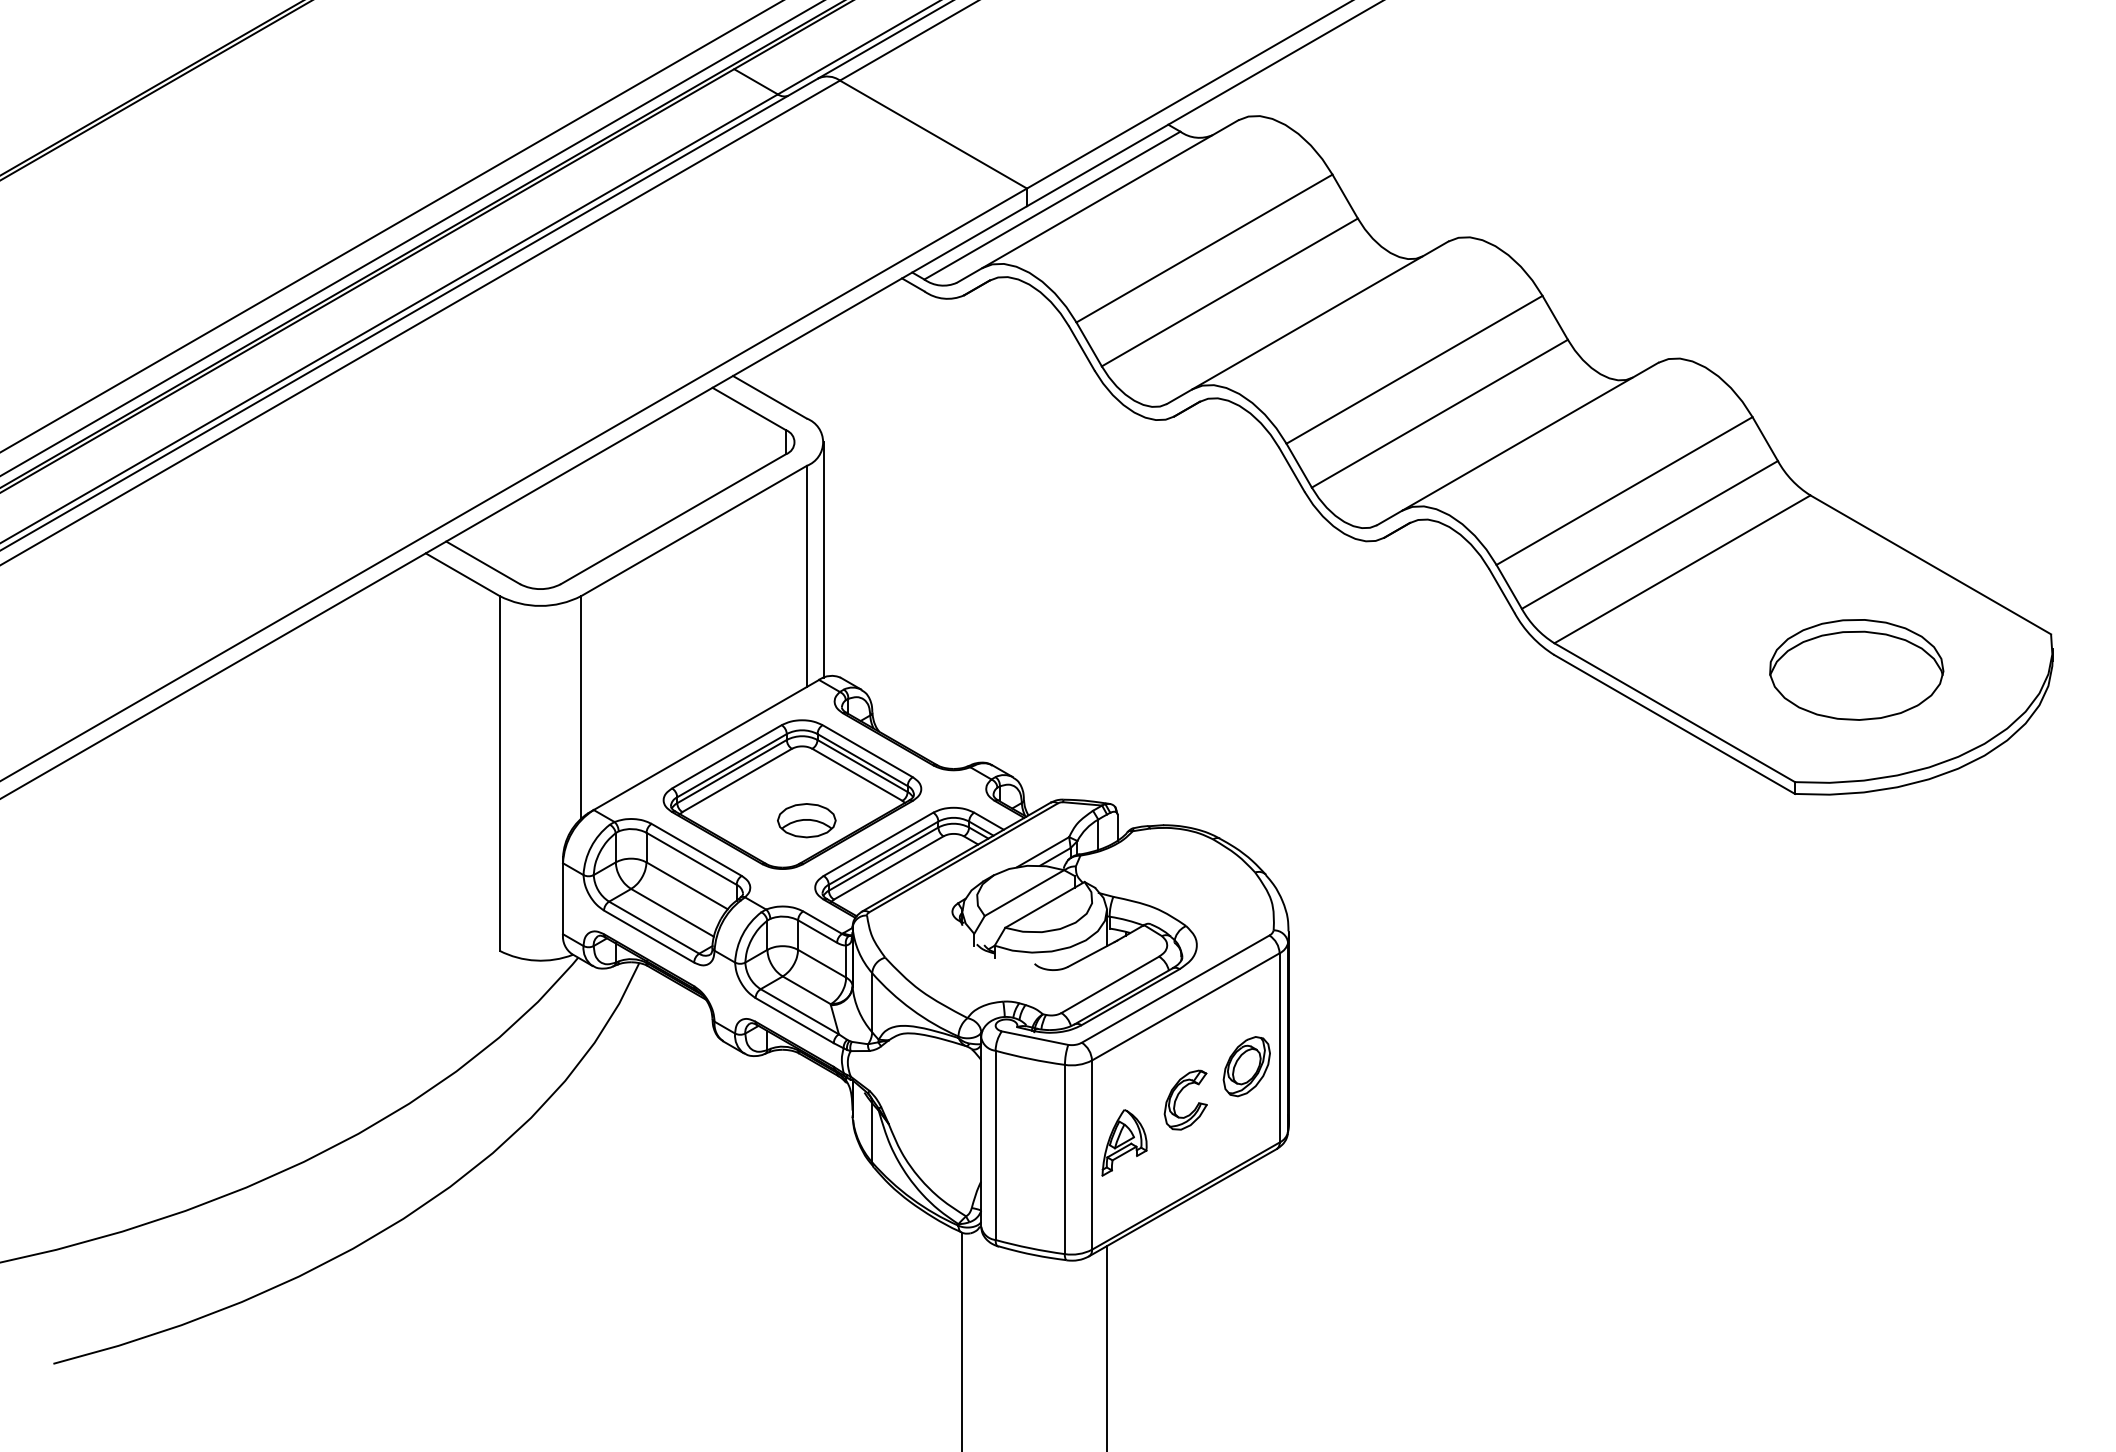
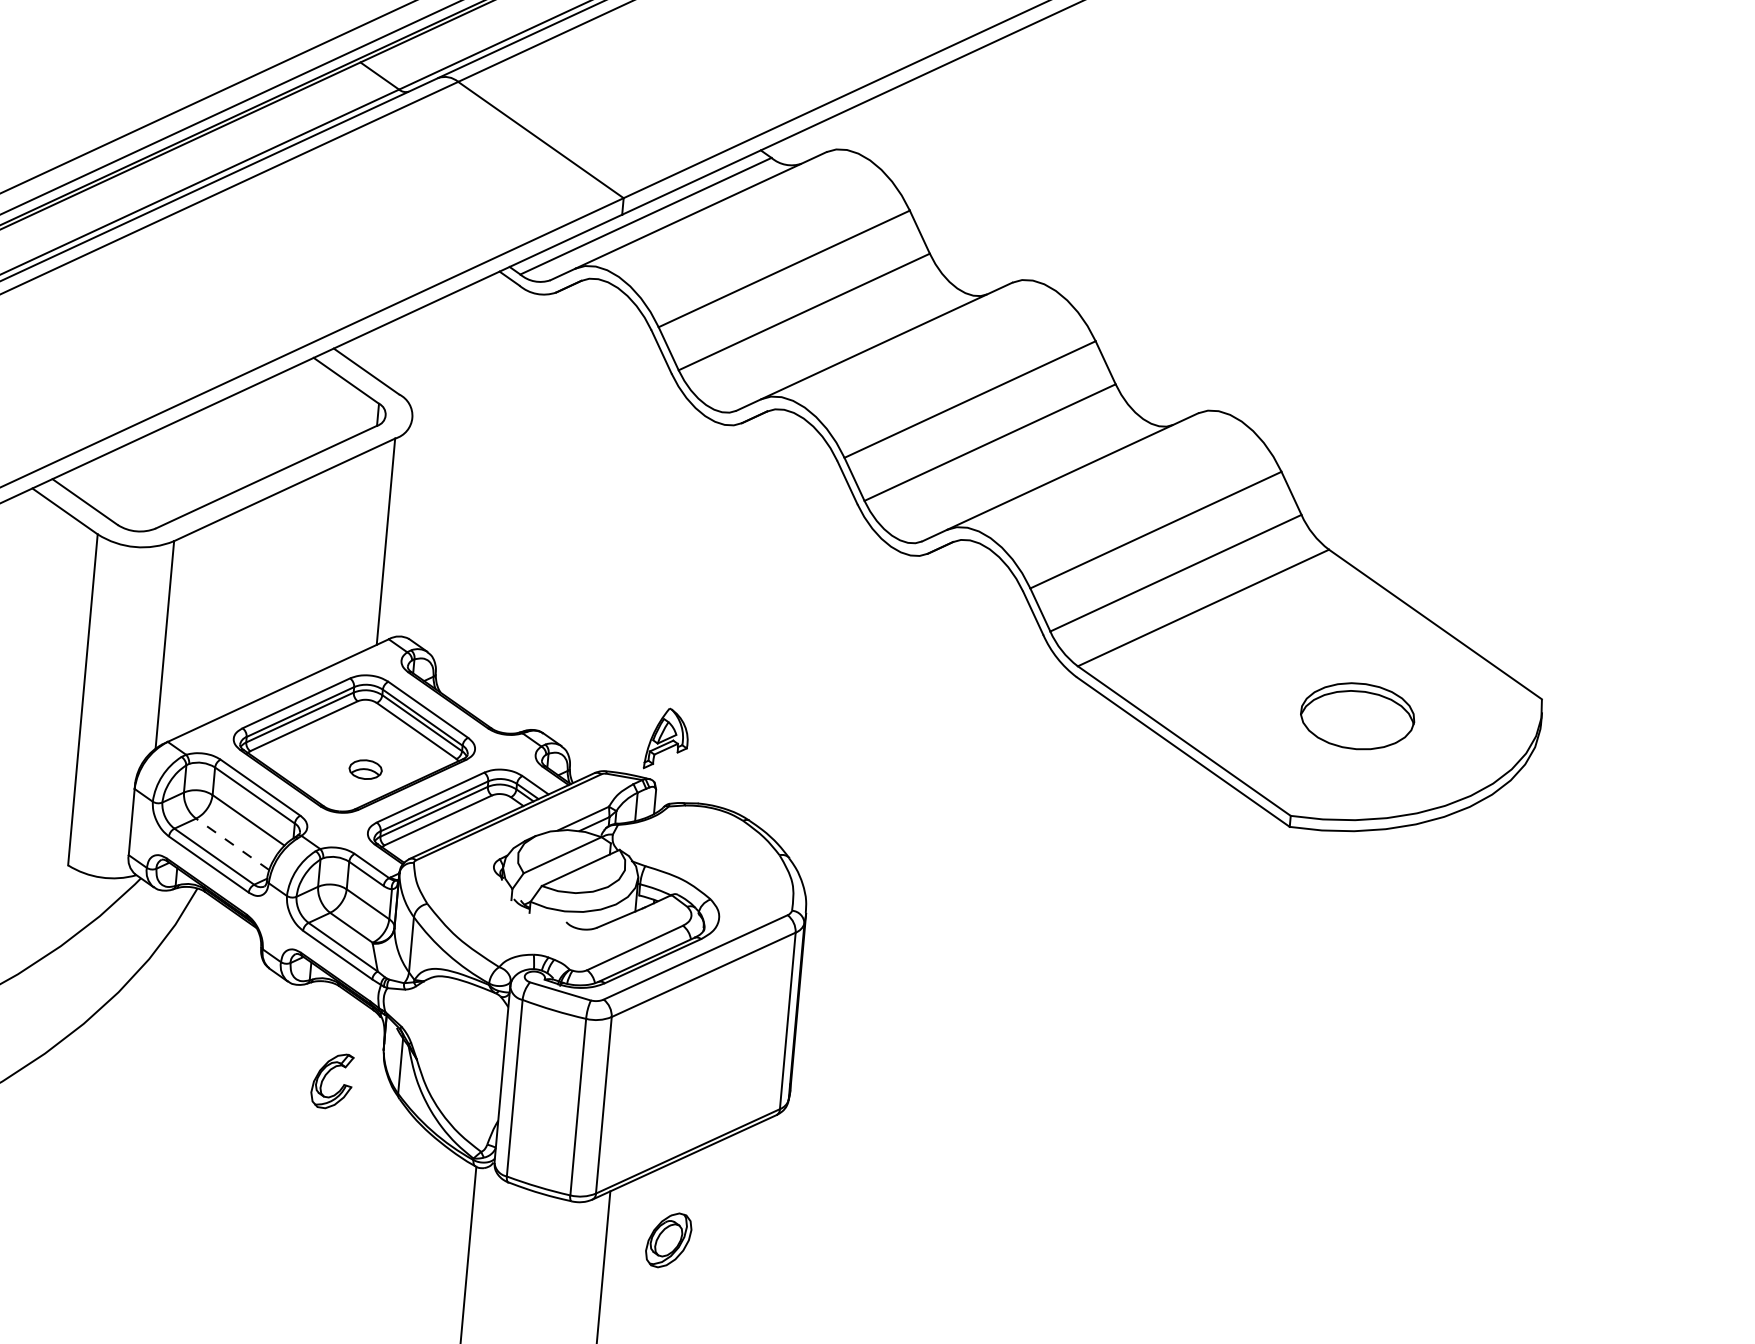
line: (823, 559) -> (402, 527), removed
part: (1856, 669) -> (1357, 715), size x0.7
part: (806, 820) -> (365, 769), size x0.6
line: (672, 912) -> (232, 844), solid -> dashed
part: (1246, 1066) -> (668, 1240), moved
part: (1178, 1096) -> (325, 1077), moved
part: (1124, 1142) -> (667, 738), moved

